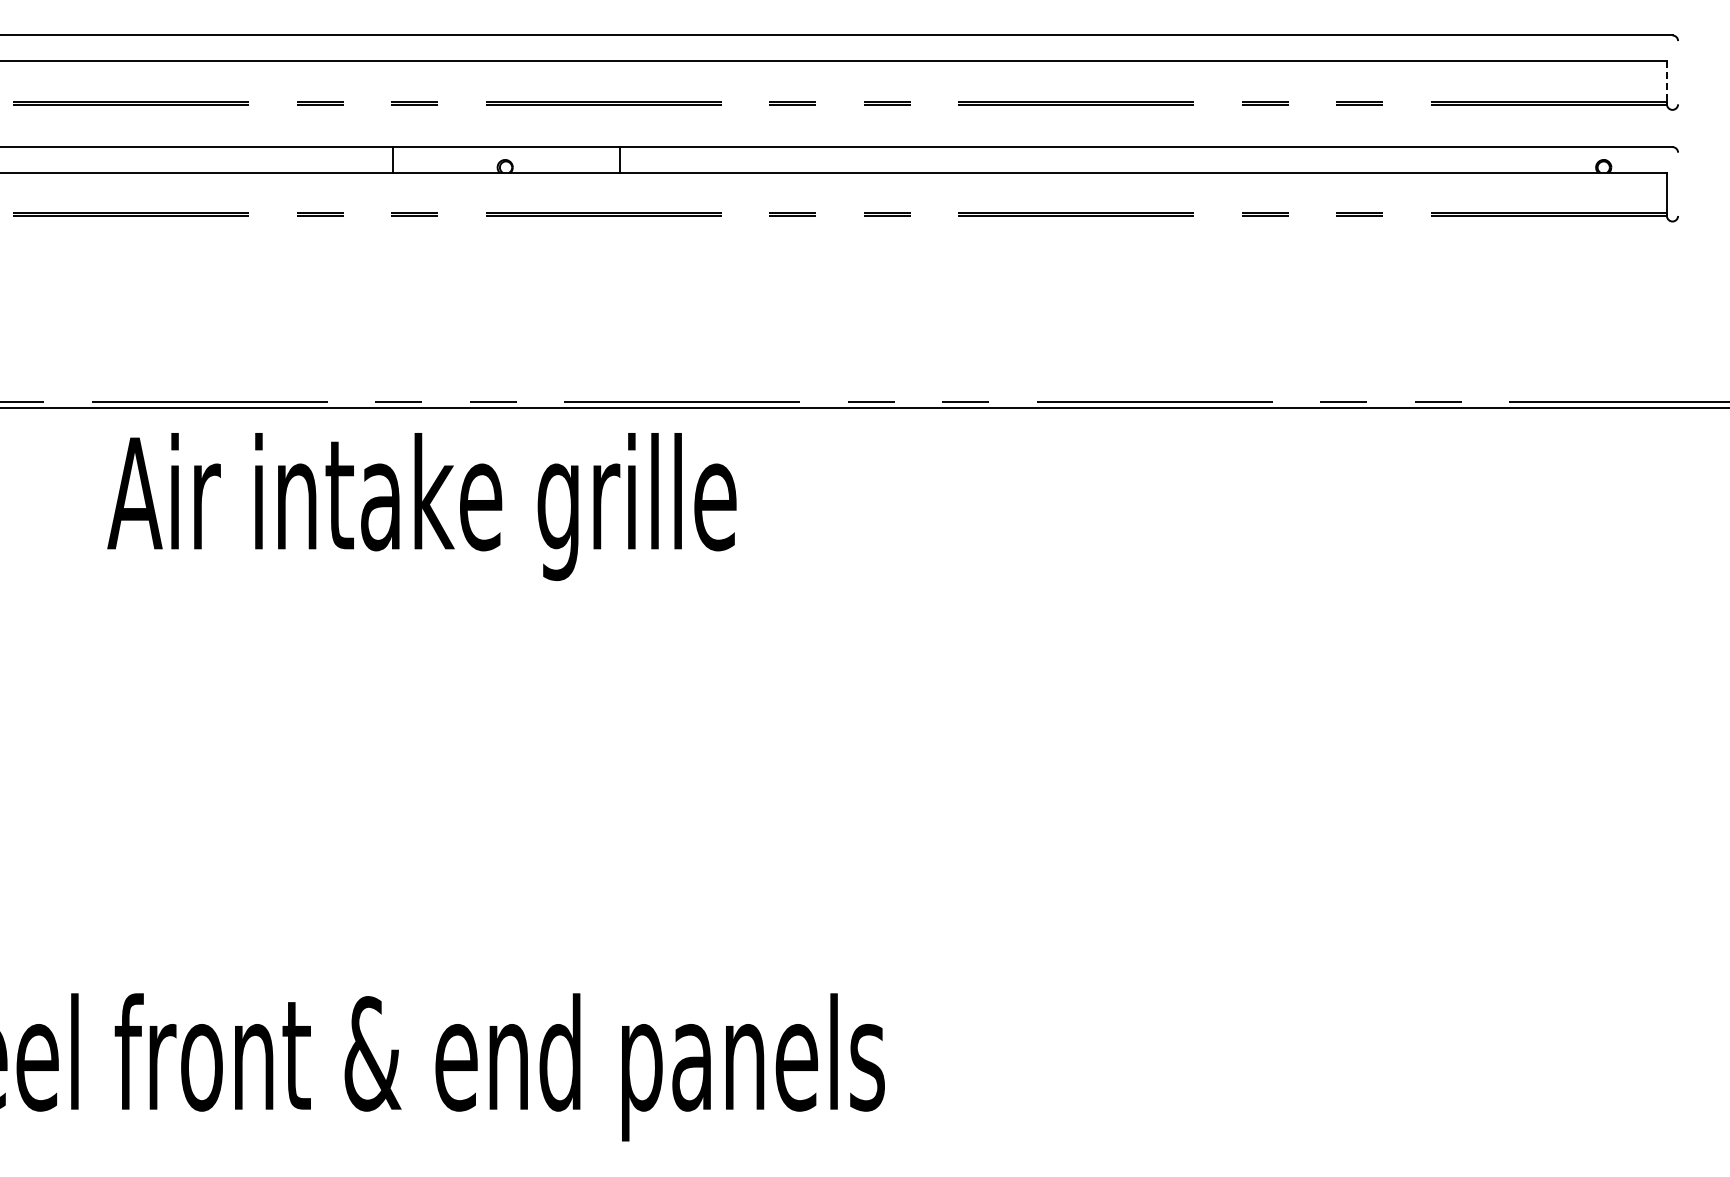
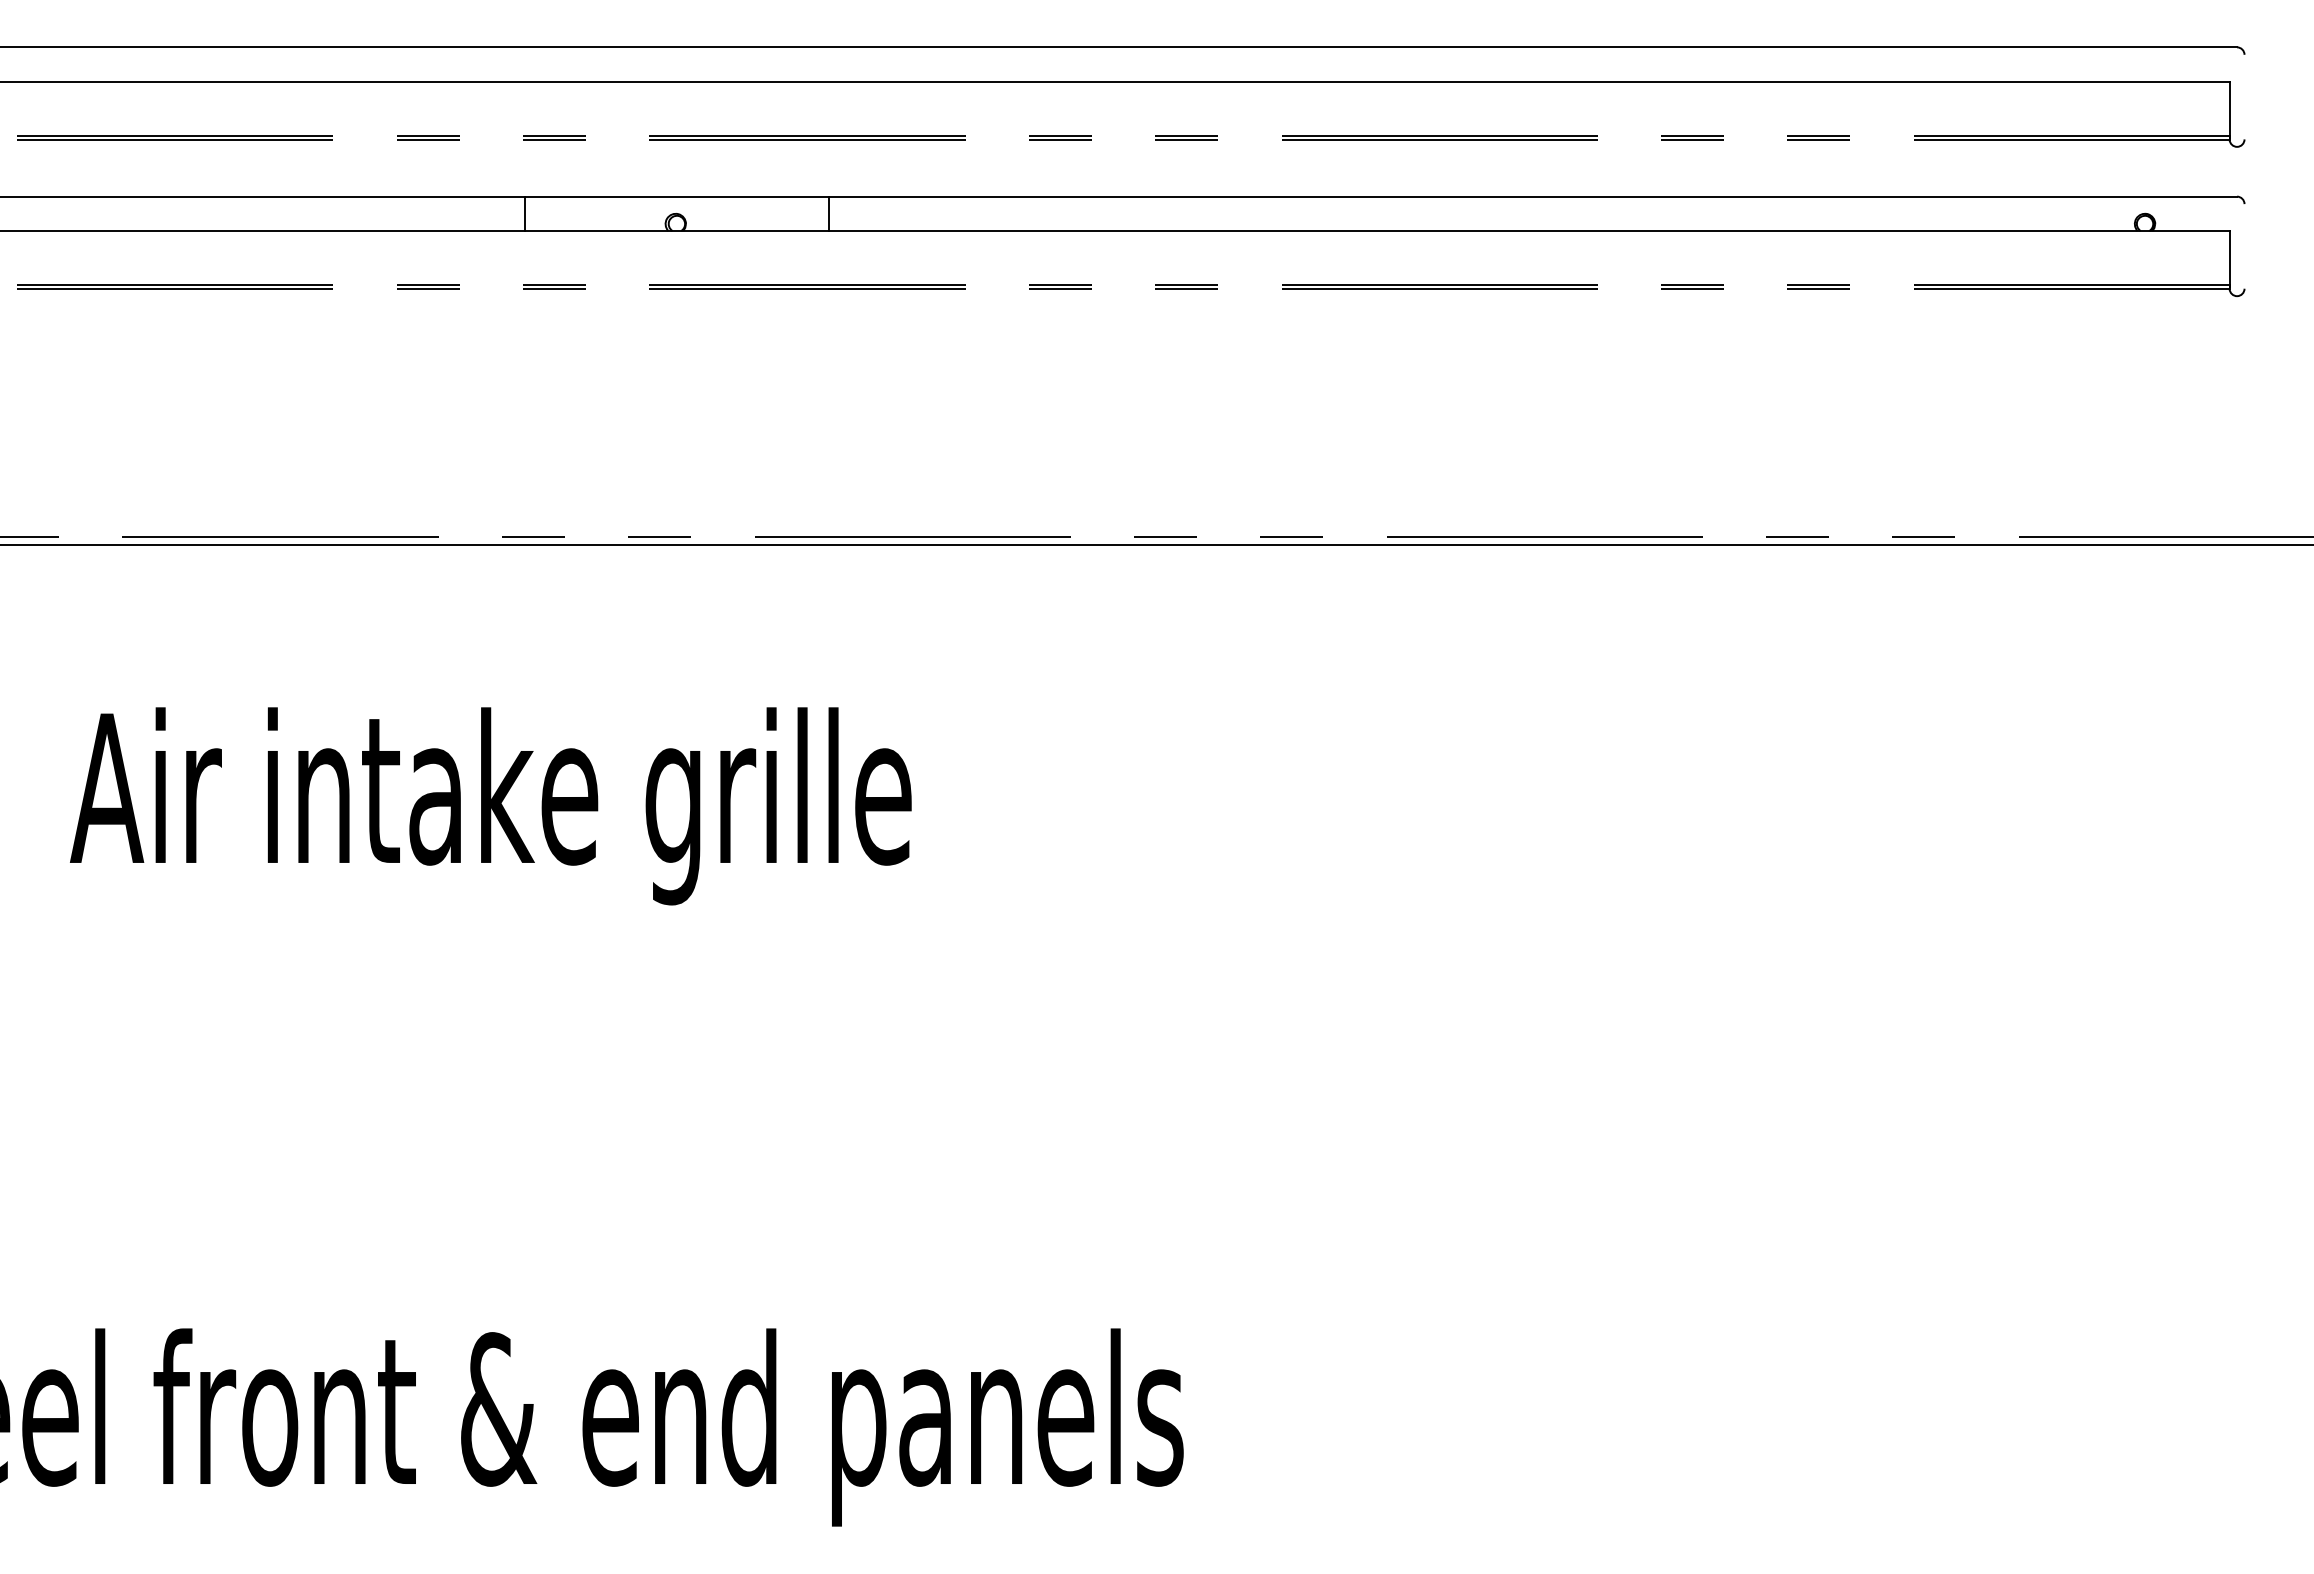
line: (1666, 81) -> (2229, 108), dashed -> solid
text: (421, 506) -> (490, 805), moved

